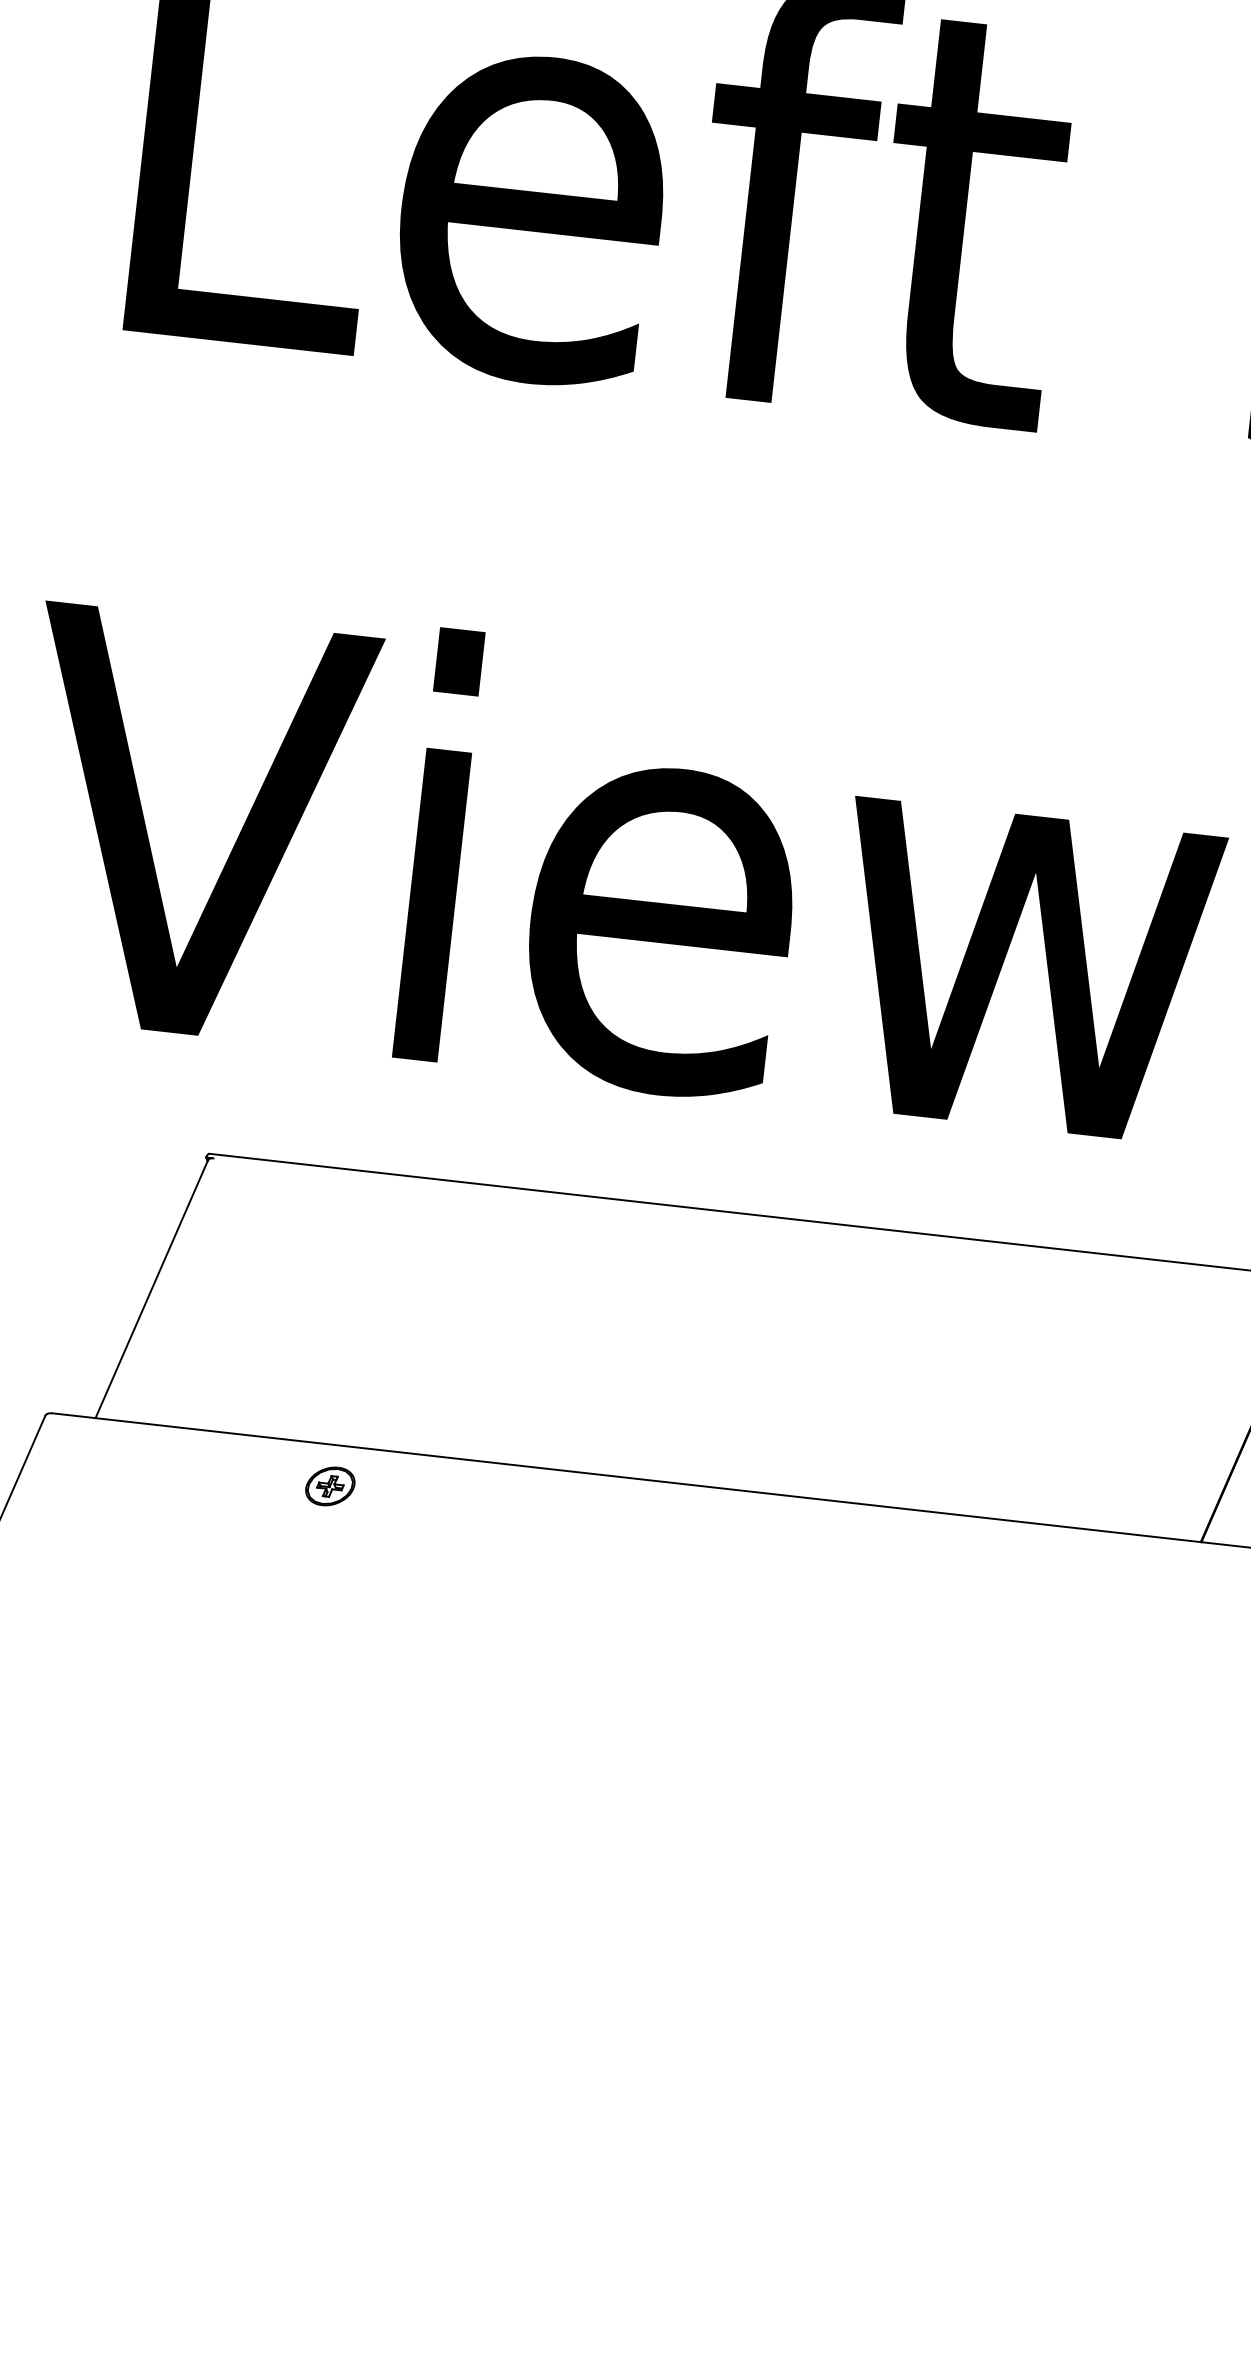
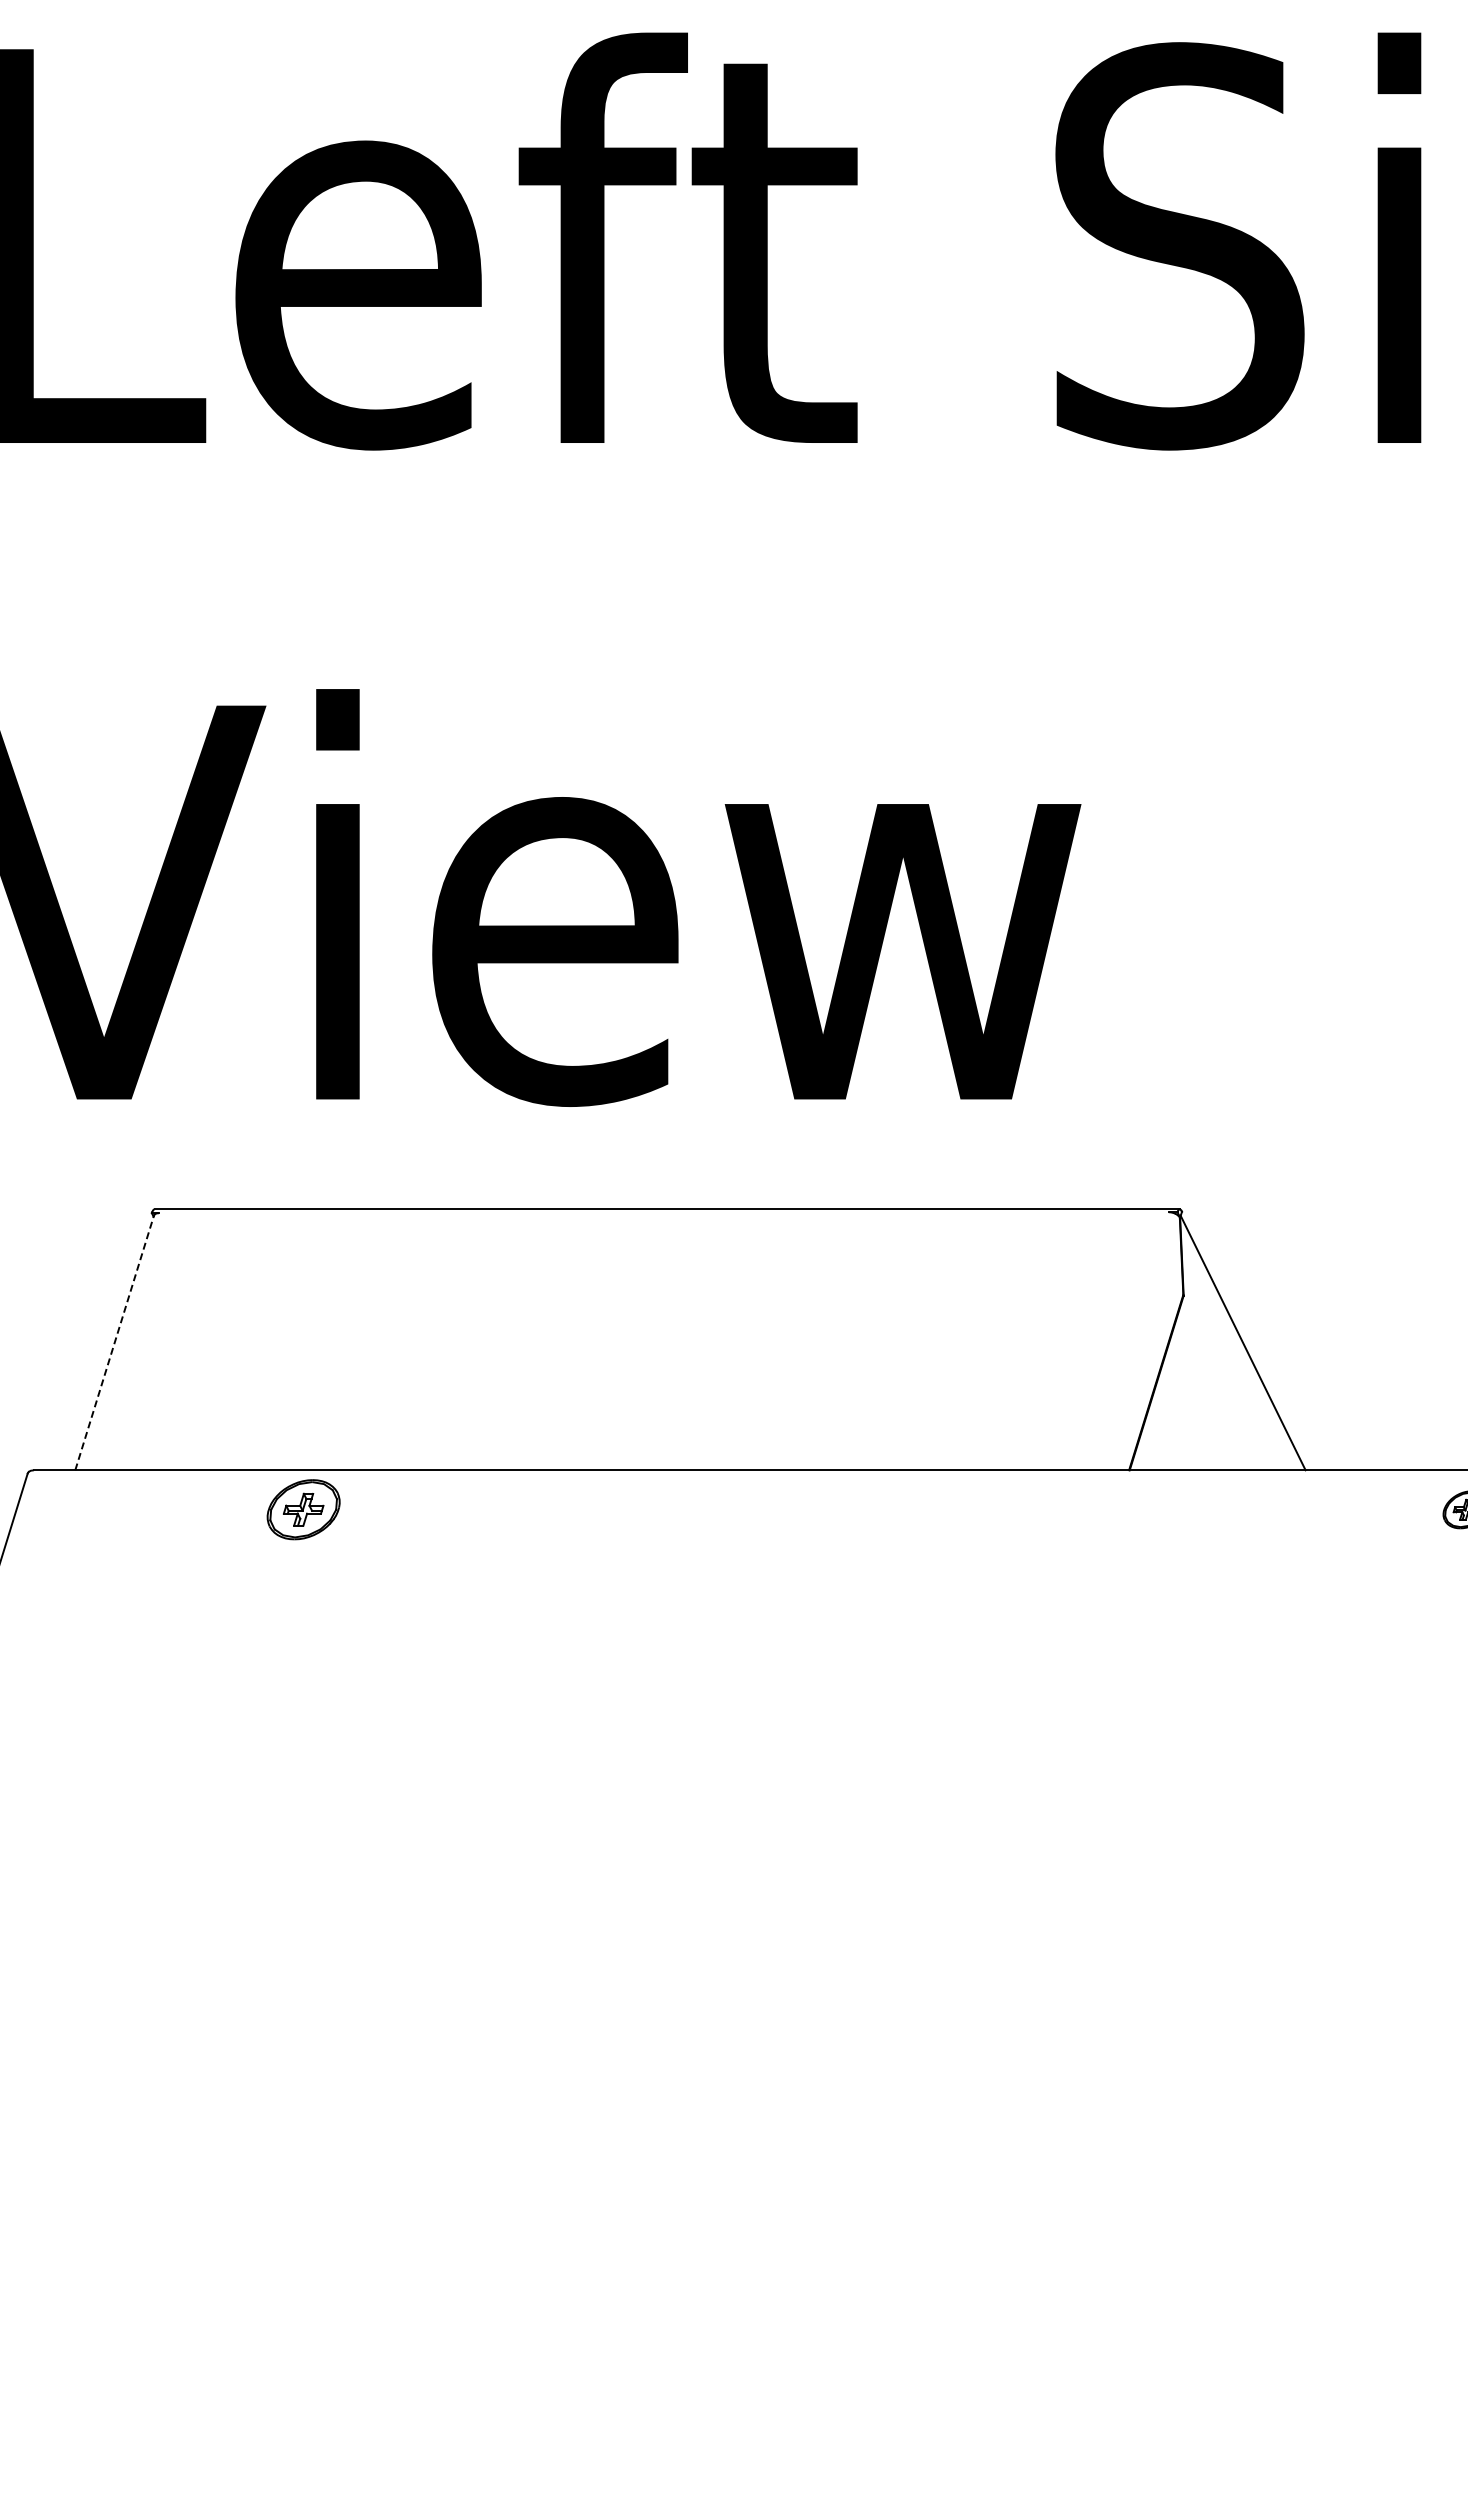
line: (151, 1288) -> (114, 1342), solid -> dashed
part: (330, 1486) -> (303, 1509), size x1.6

